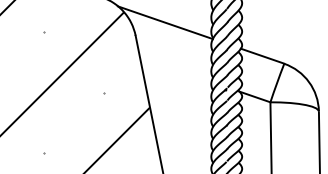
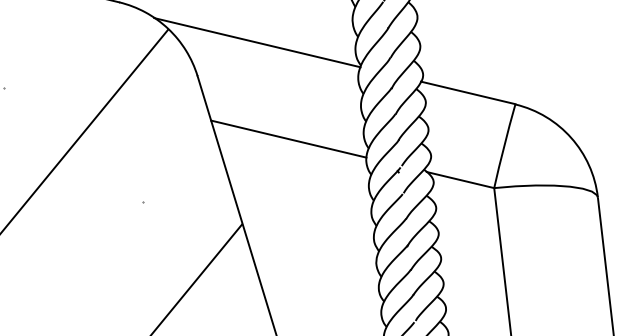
line: (175, 69) -> (288, 138), added

